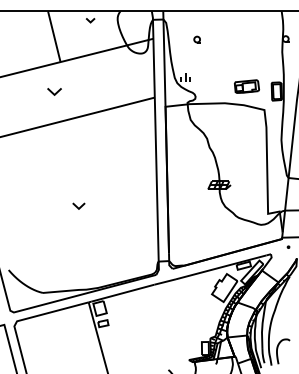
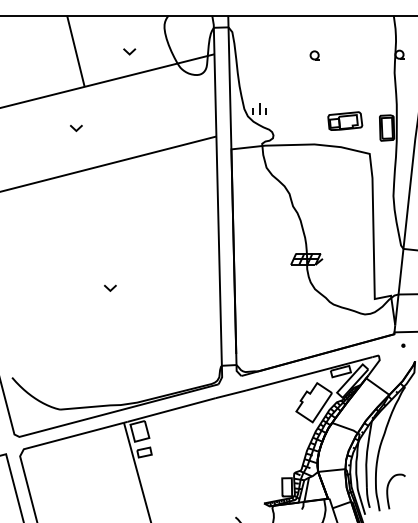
part: (90, 20) -> (129, 51), moved
part: (197, 39) -> (314, 55), moved
part: (54, 91) -> (76, 127), size x0.62
part: (79, 205) -> (110, 287), size x0.71

